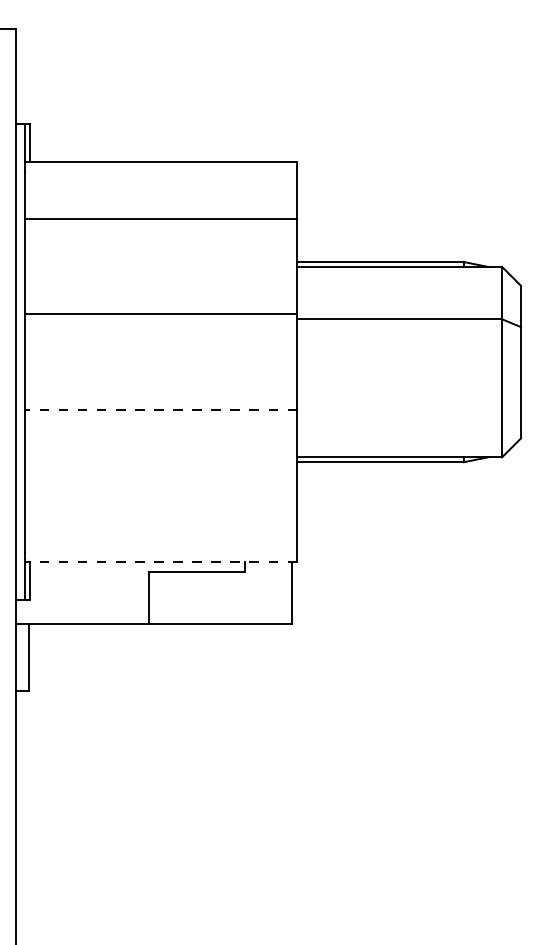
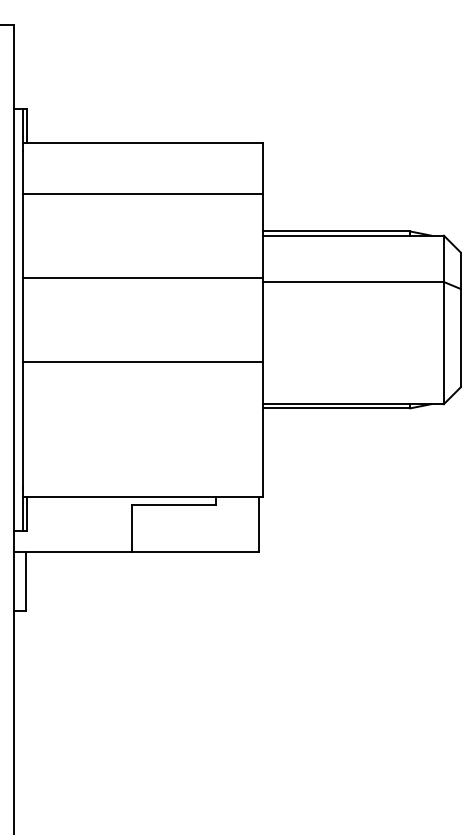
line: (161, 410) -> (142, 362), dashed -> solid
line: (161, 561) -> (142, 496), dashed -> solid

